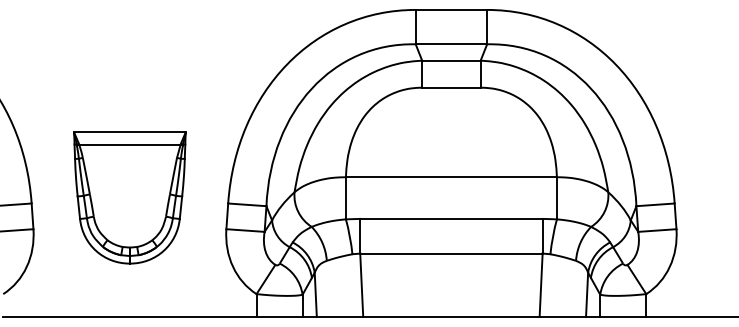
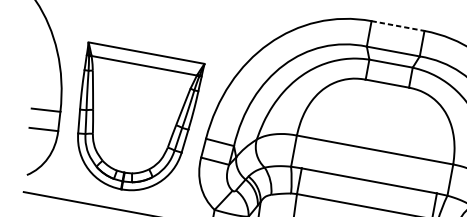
line: (451, 9) -> (398, 25), solid -> dashed
part: (129, 197) -> (133, 120), size x1.4

